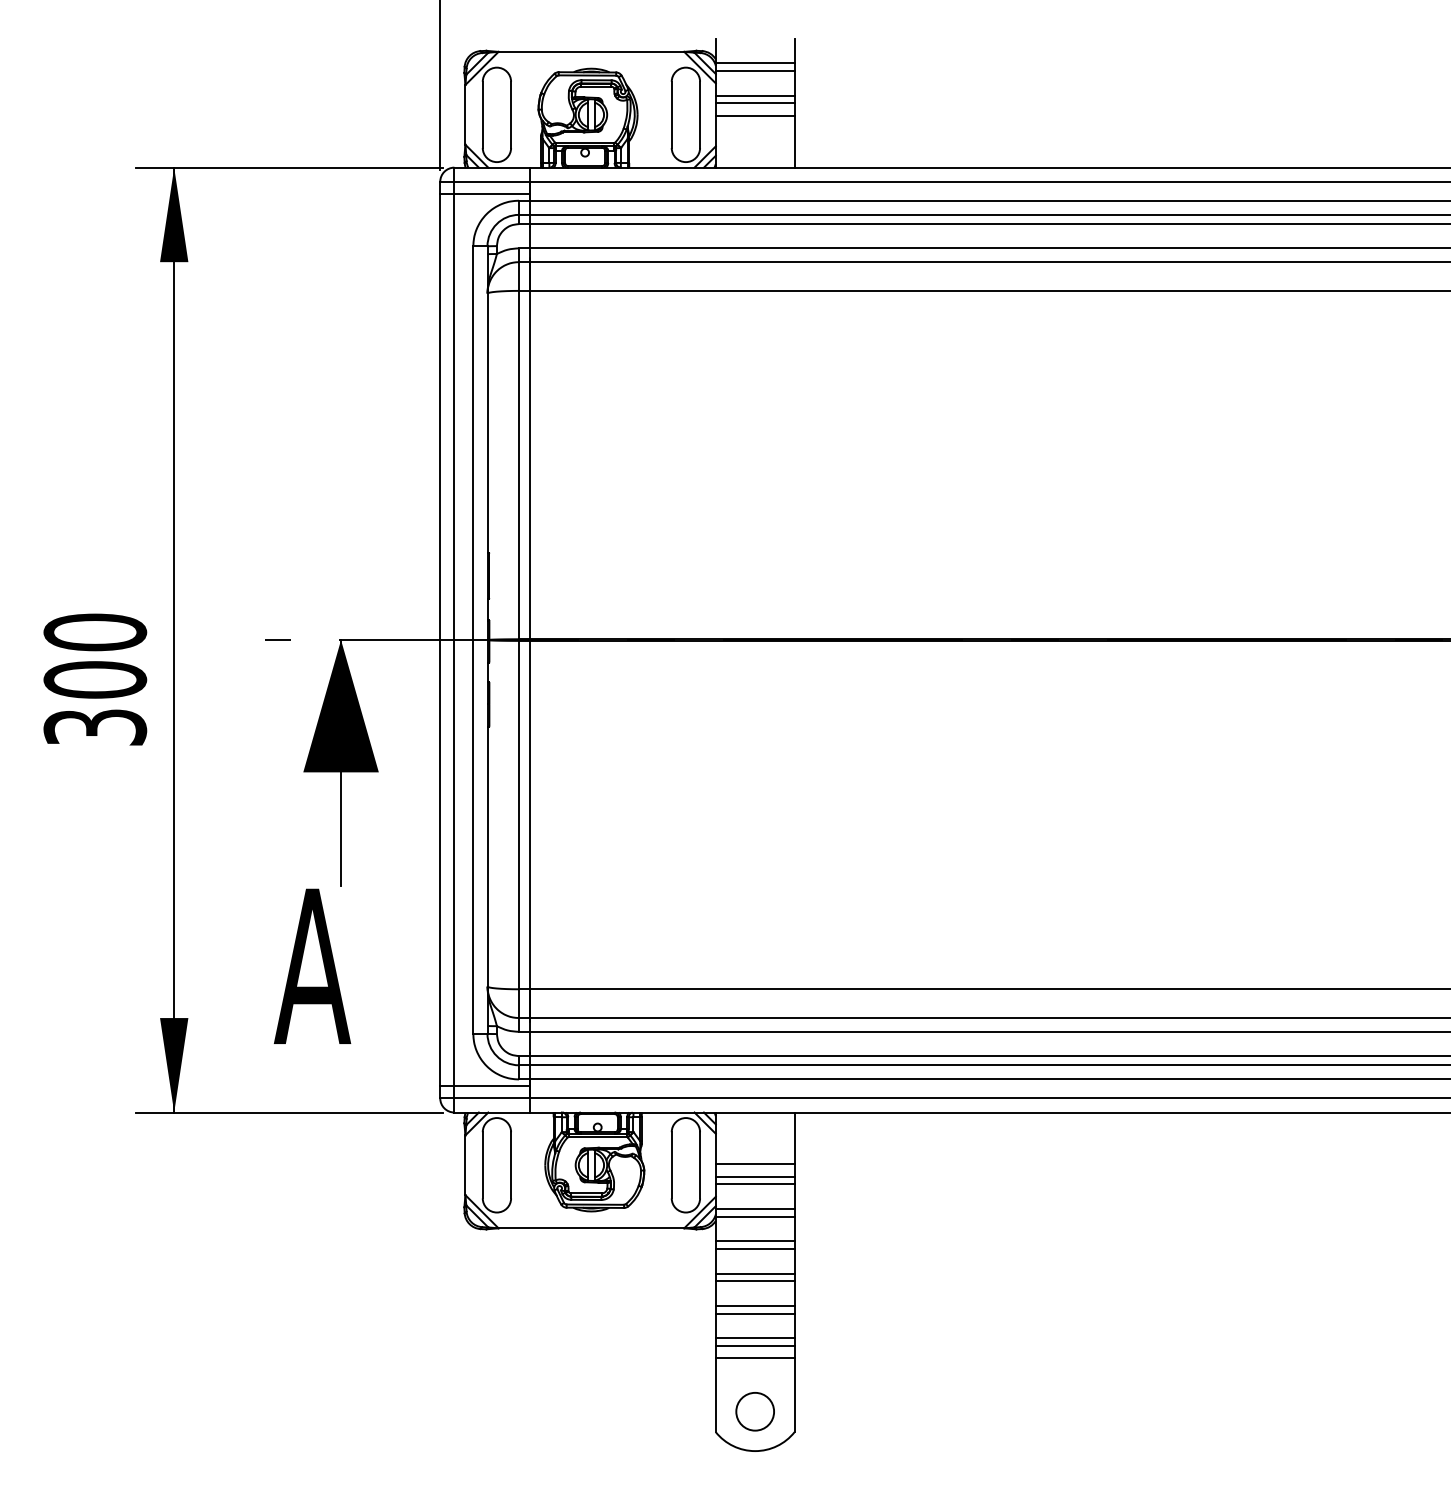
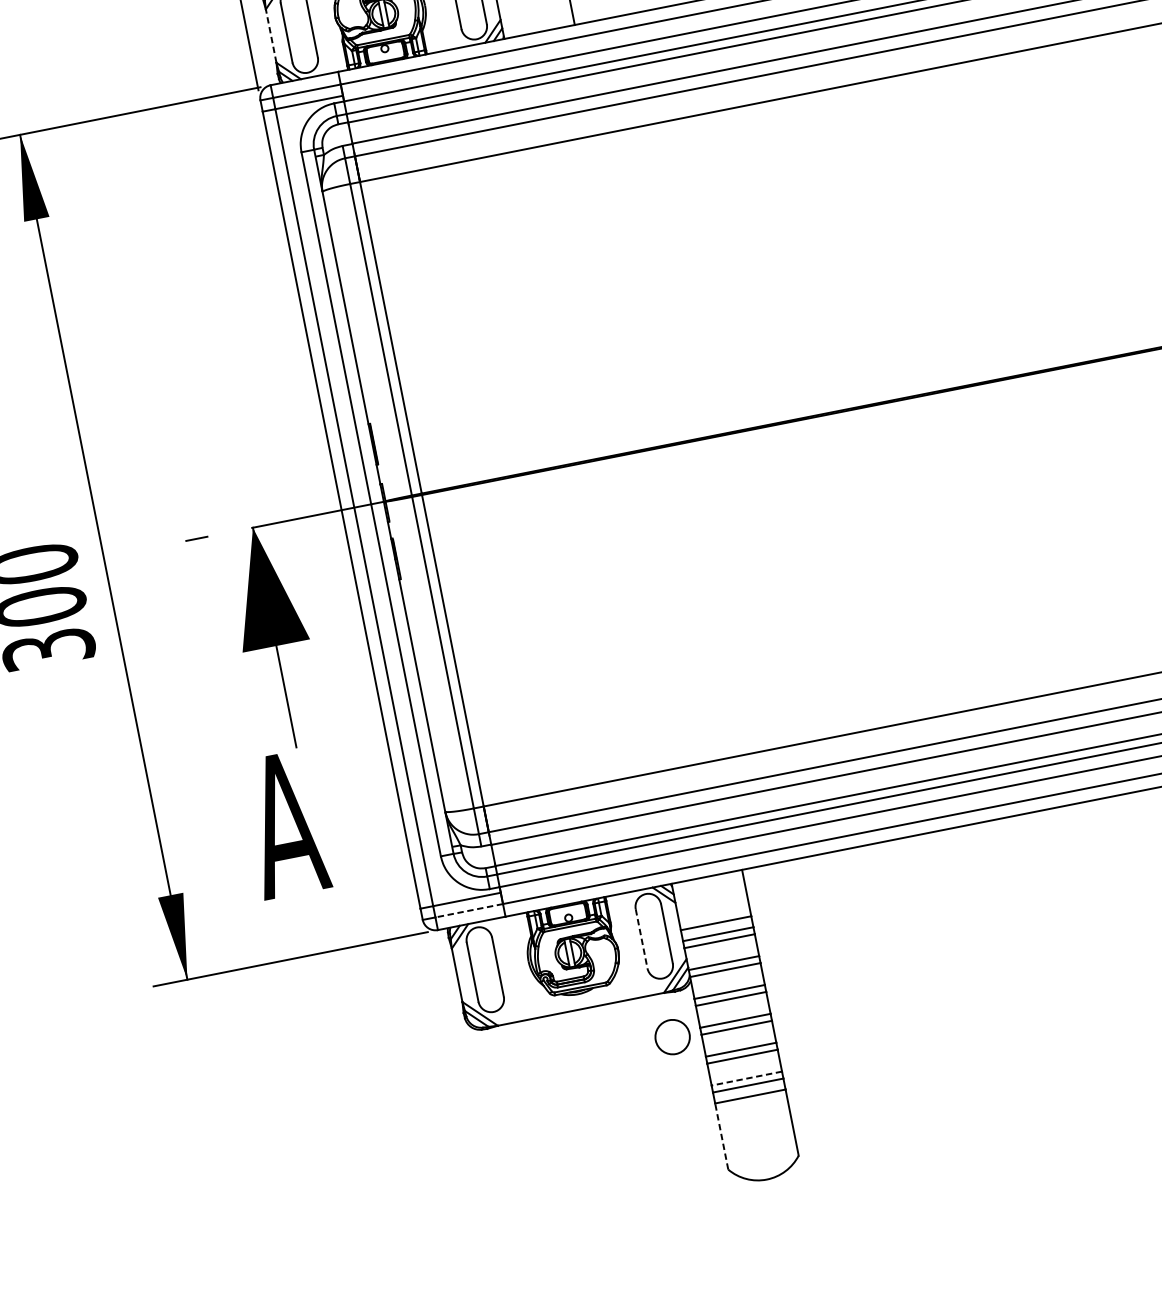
line: (465, 114) -> (271, 35), solid -> dashed
line: (492, 1098) -> (469, 910), solid -> dashed
line: (671, 1165) -> (641, 939), solid -> dashed
line: (754, 1338) -> (746, 1079), solid -> dashed
line: (715, 1395) -> (721, 1136), solid -> dashed
circle: (754, 1411) -> (671, 1037), moved

